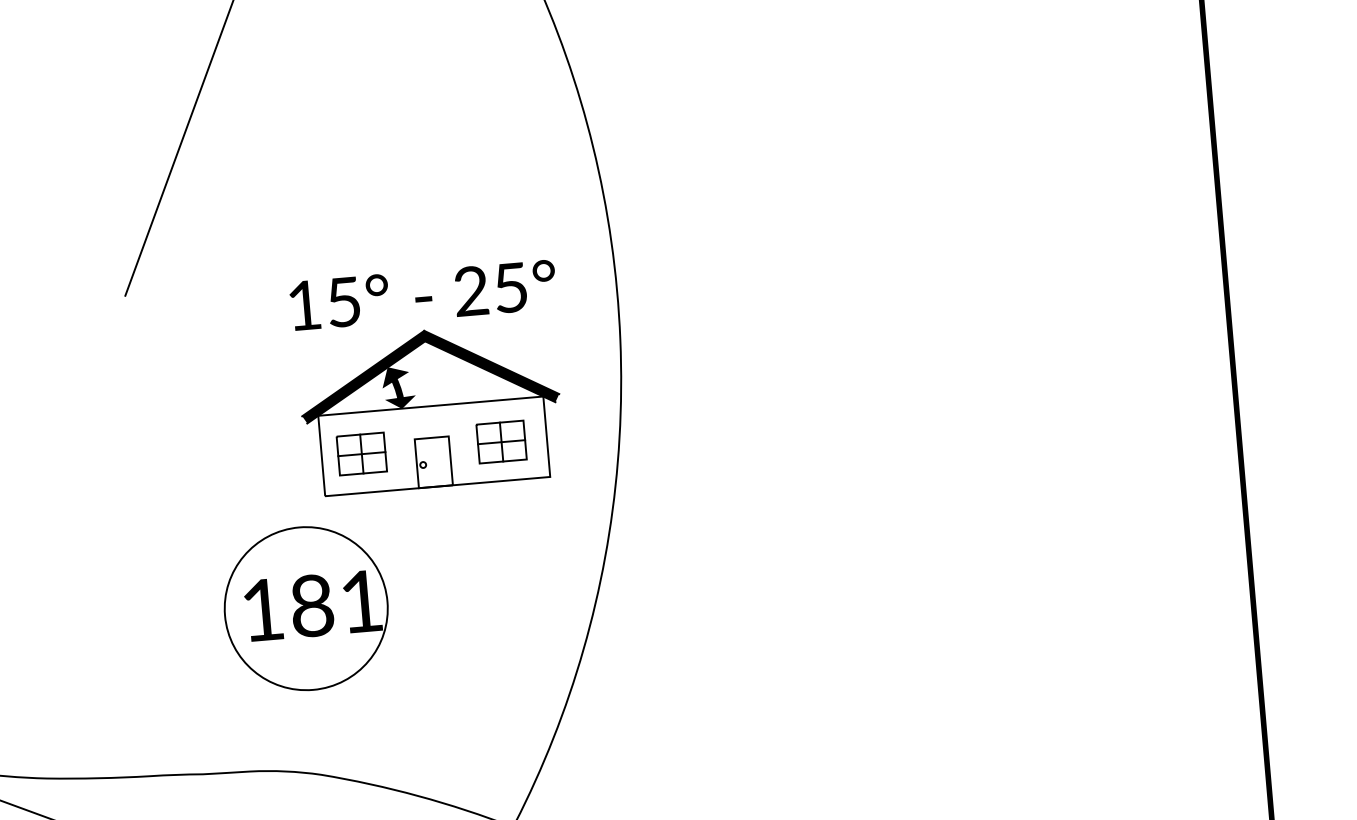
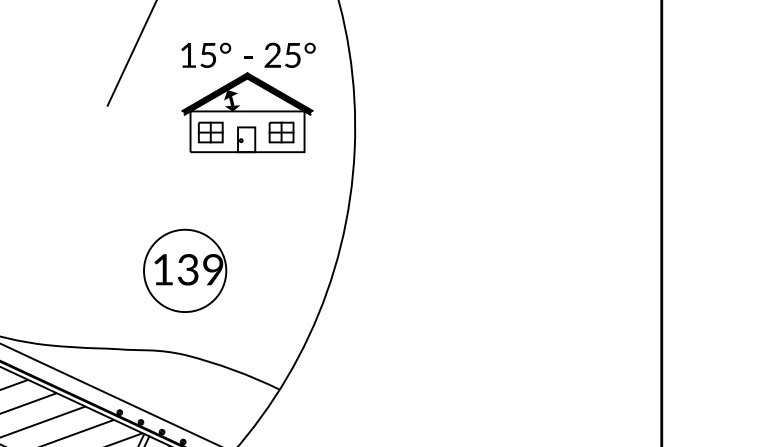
part: (430, 378) -> (248, 97), moved
text: (336, 603) -> (200, 269), 181 -> 139

